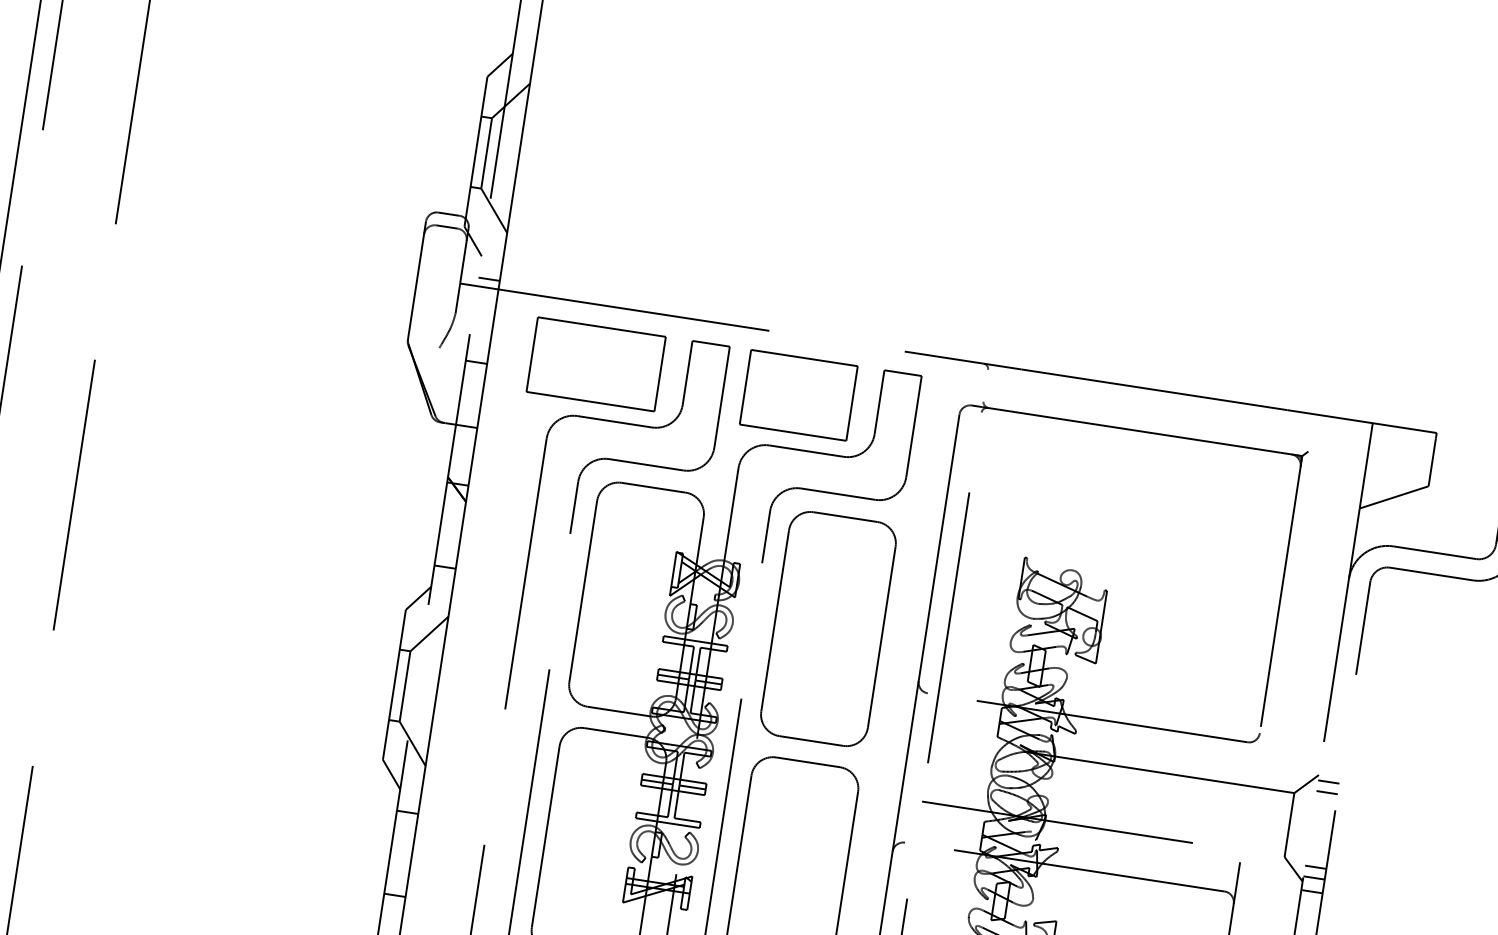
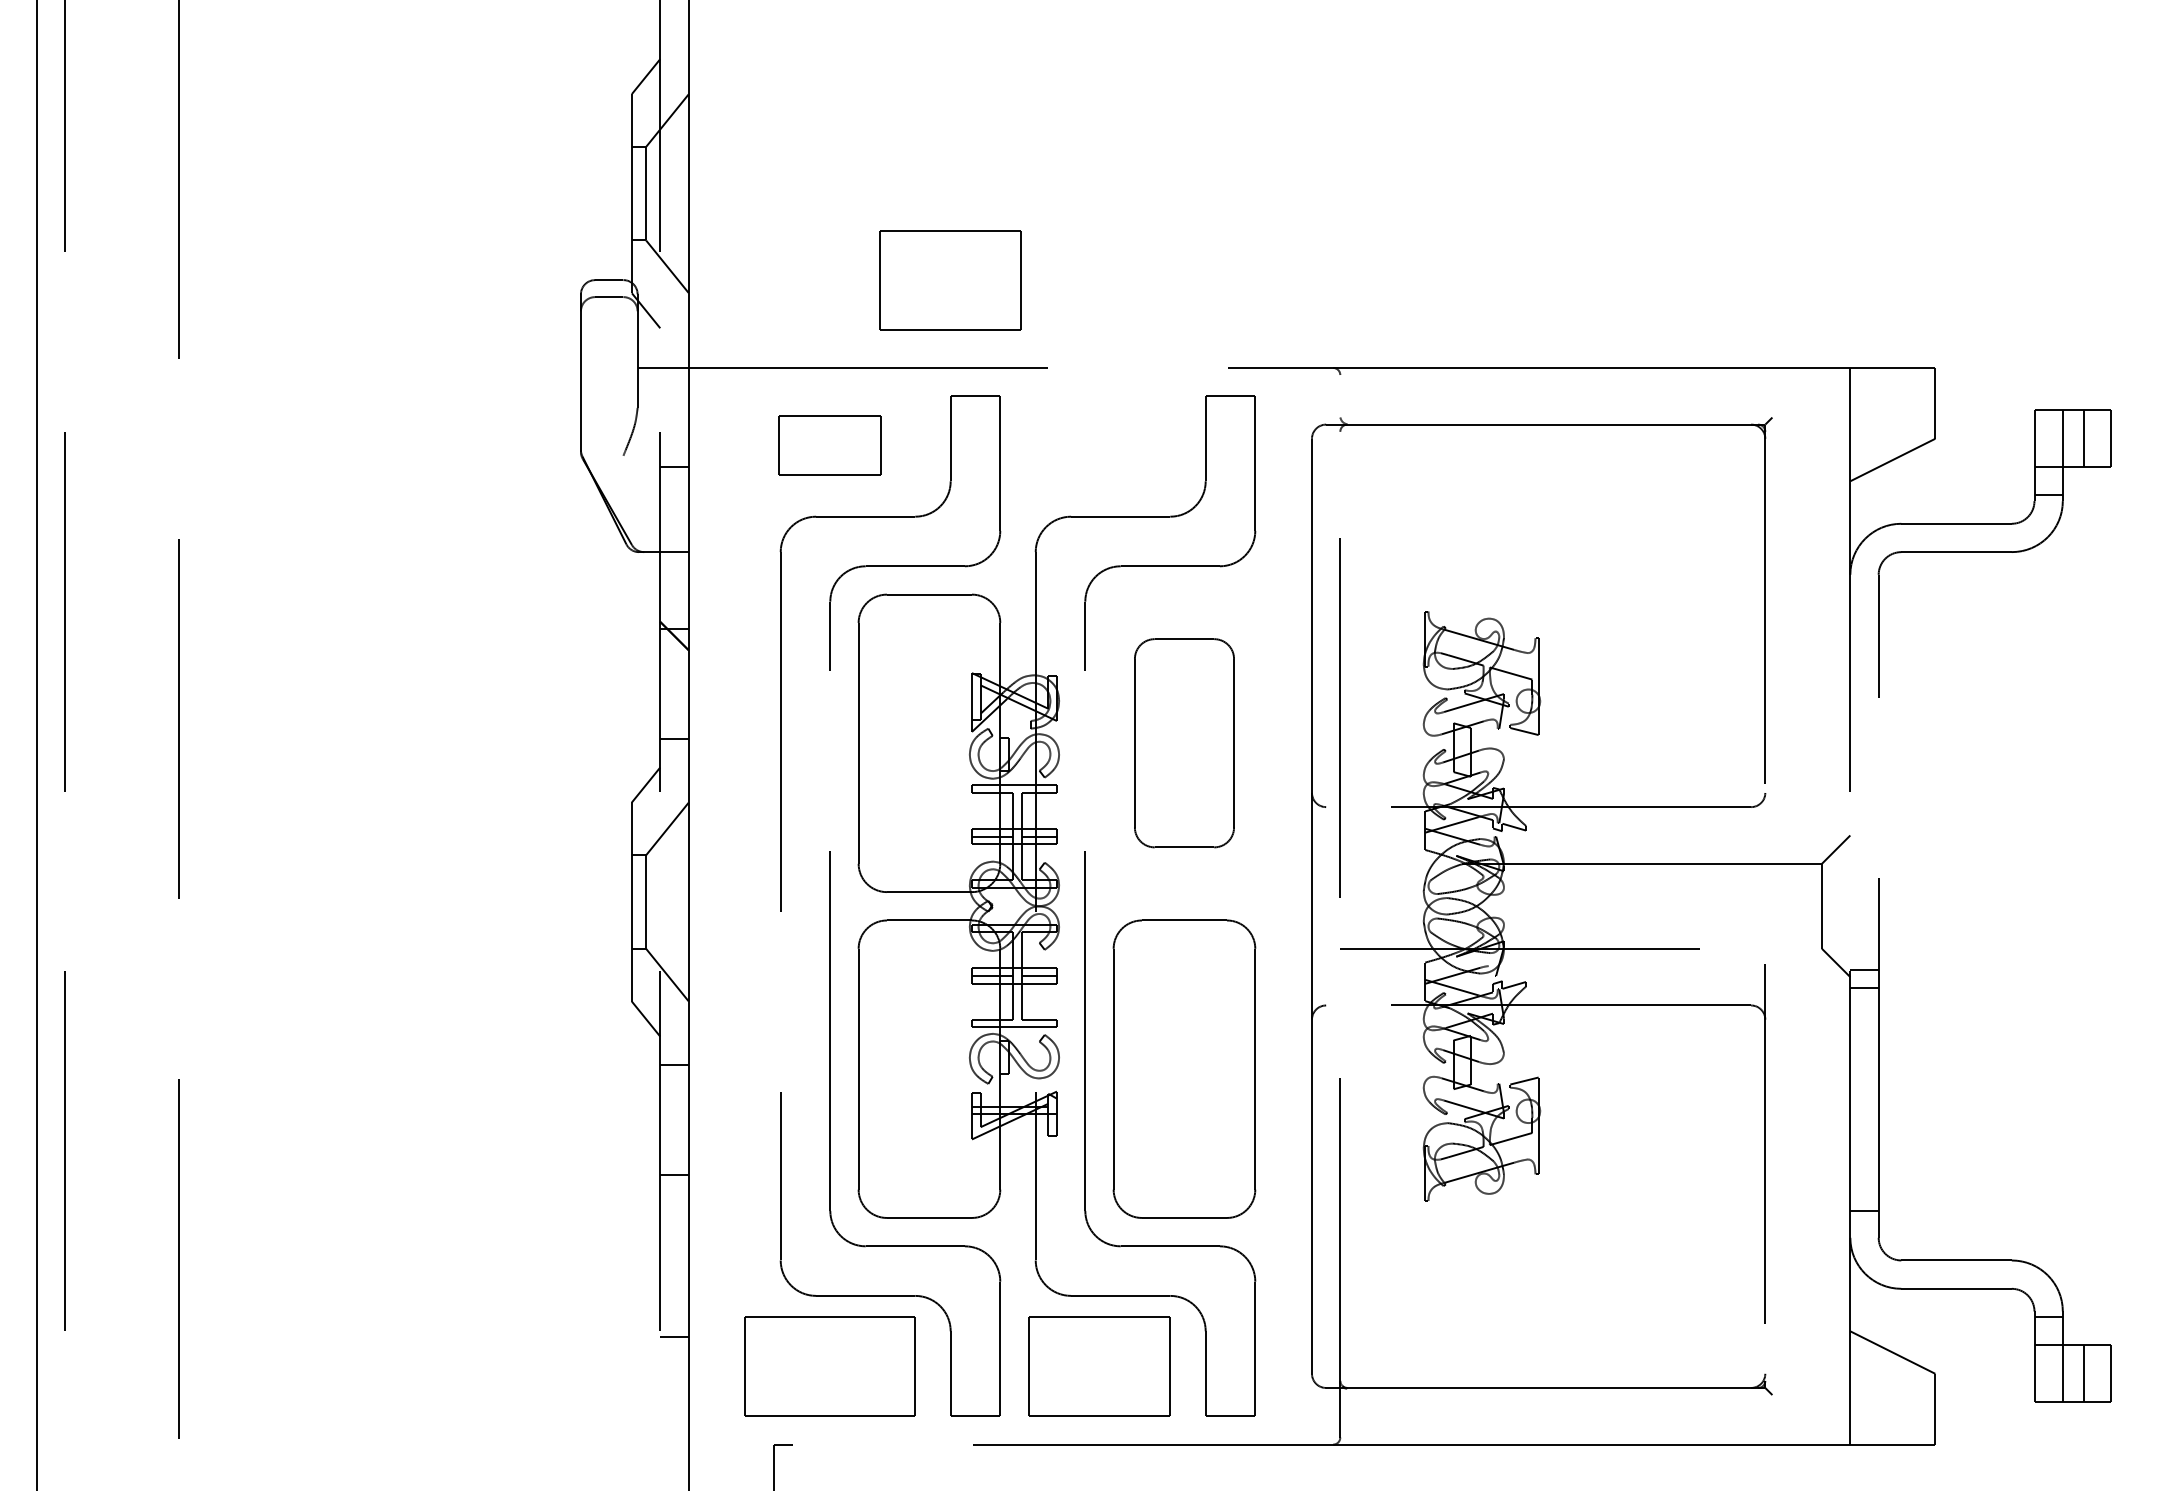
line: (489, 279) -> (674, 356), removed
part: (595, 364) -> (829, 445), size x0.6
part: (798, 395) -> (950, 280), moved
part: (828, 628) -> (1184, 742), size x0.7
line: (1328, 781) -> (1864, 842), removed
line: (1327, 792) -> (1864, 856), removed
line: (1315, 866) -> (1864, 955), removed

